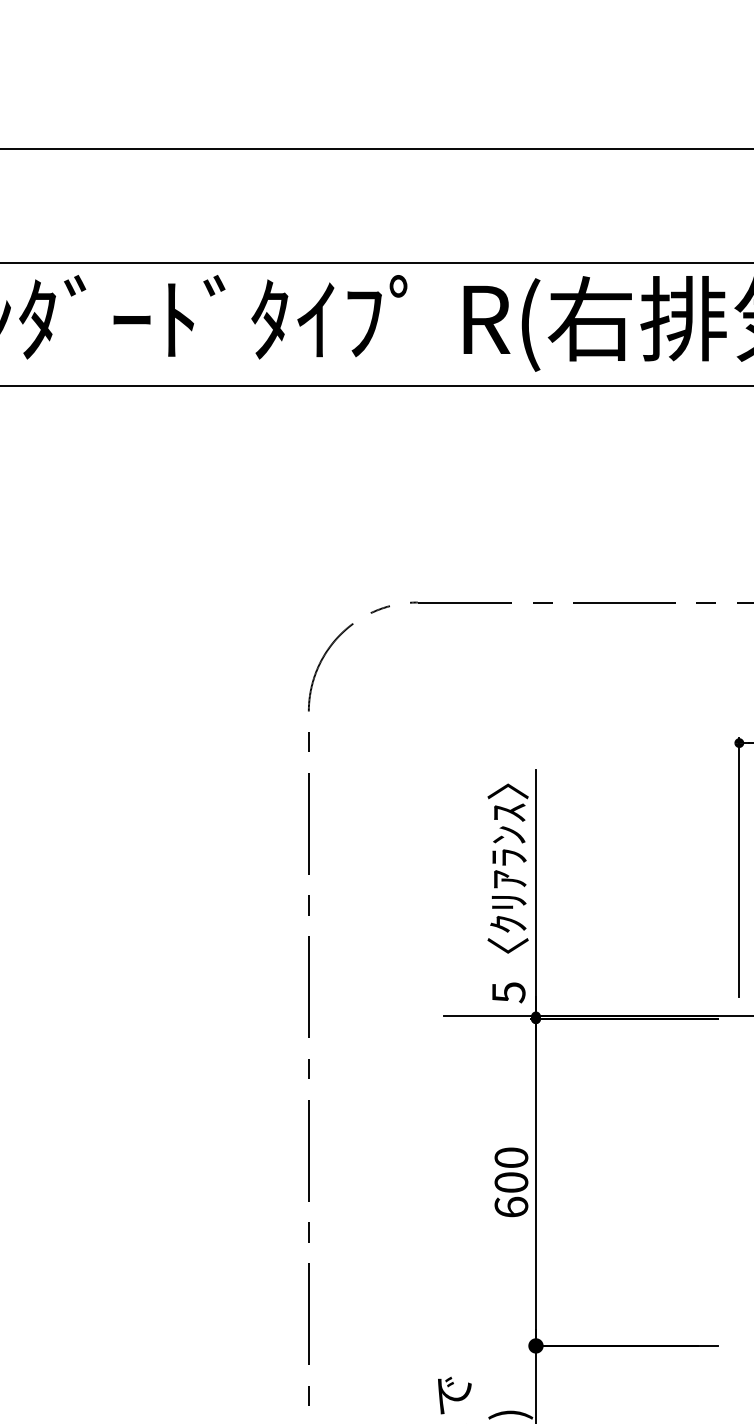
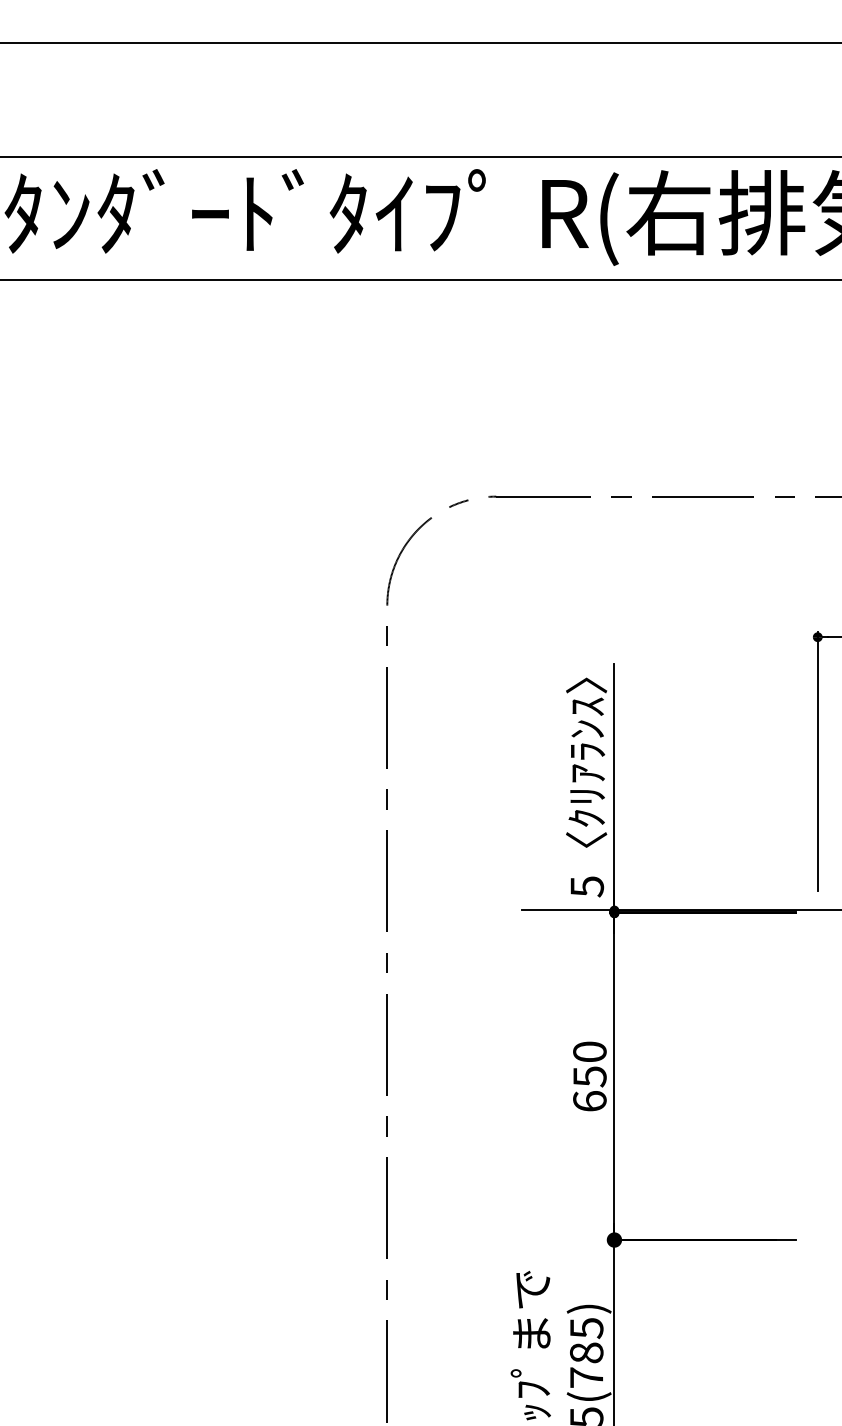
text: (511, 1182) -> (589, 1076), 600 -> 650

